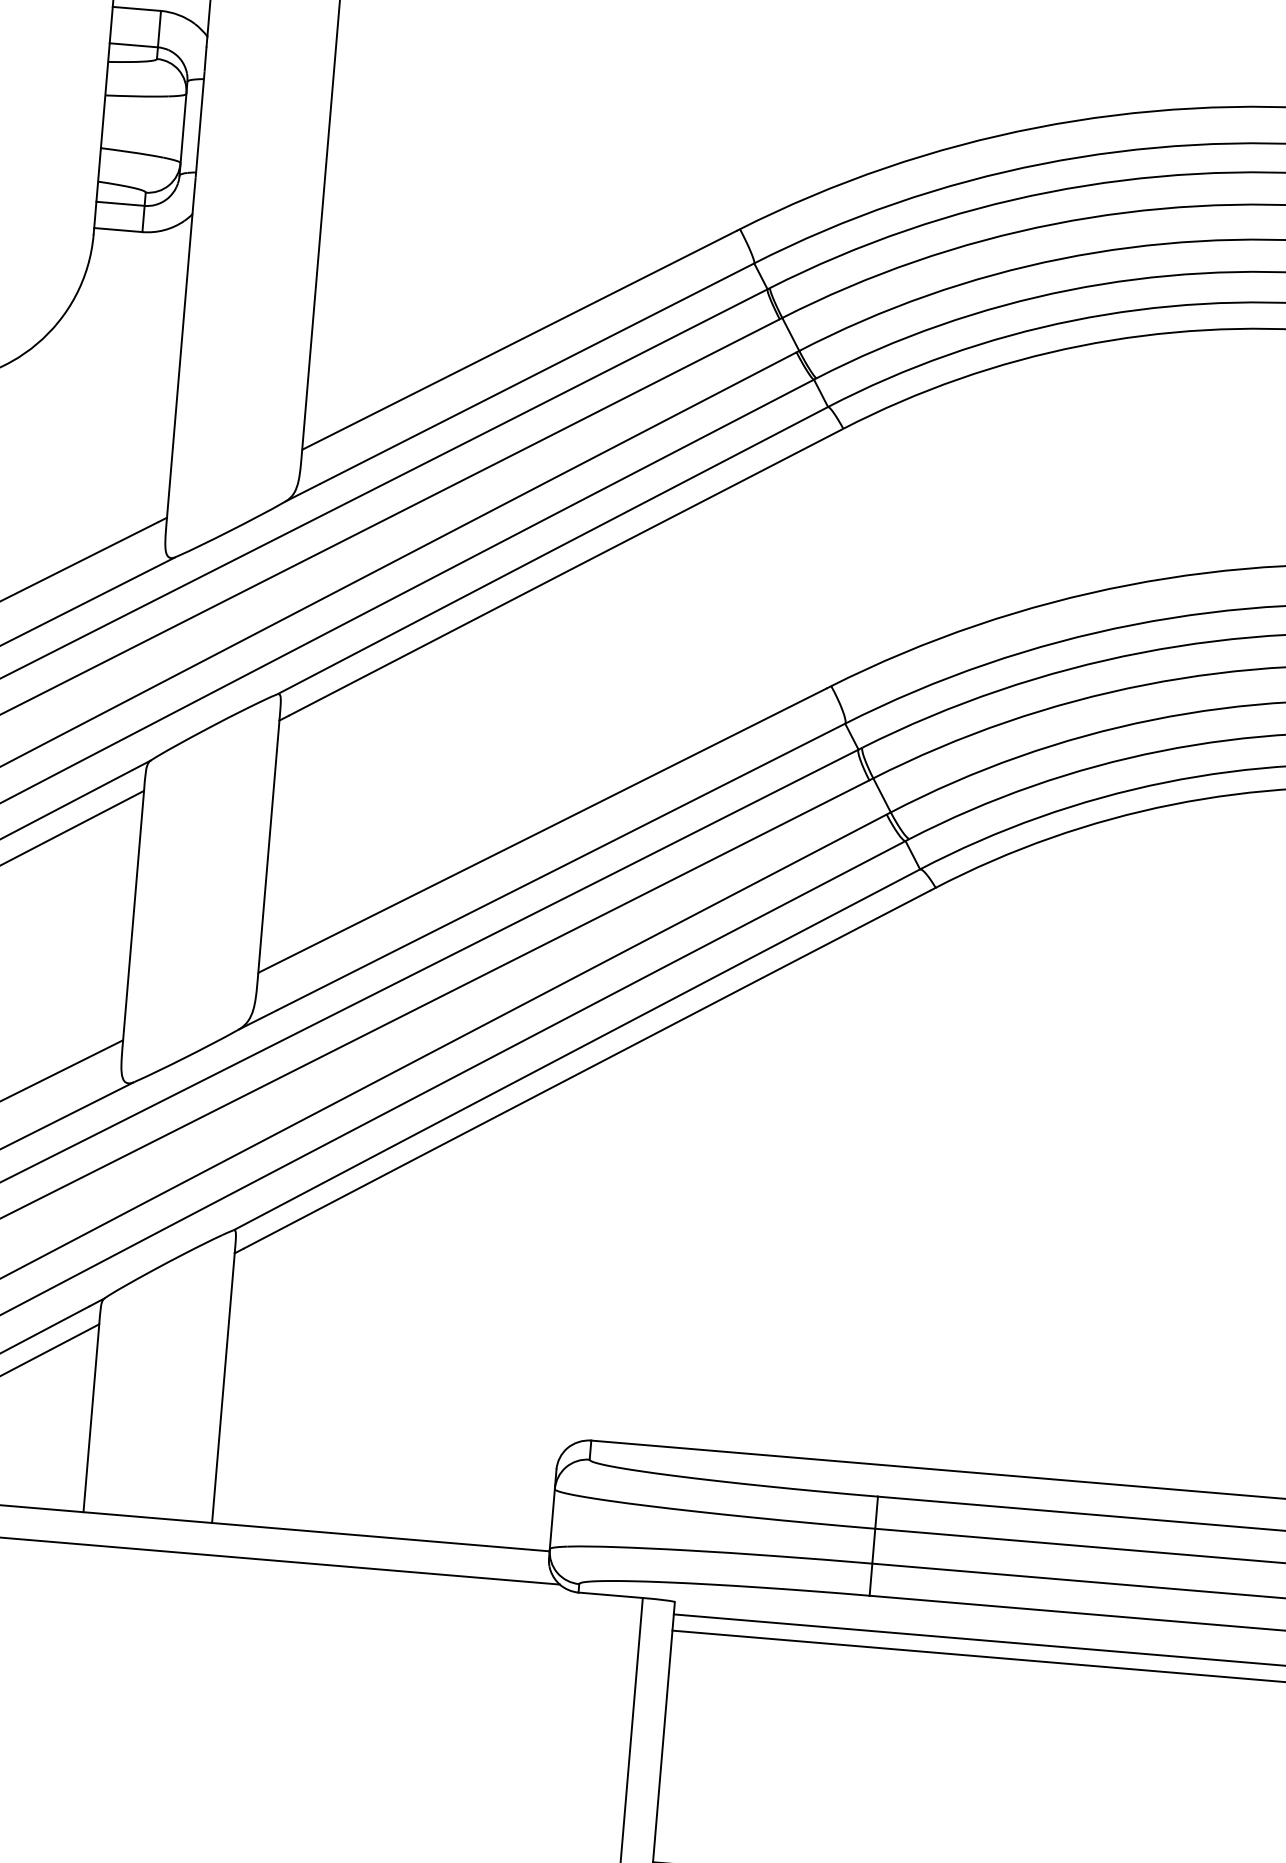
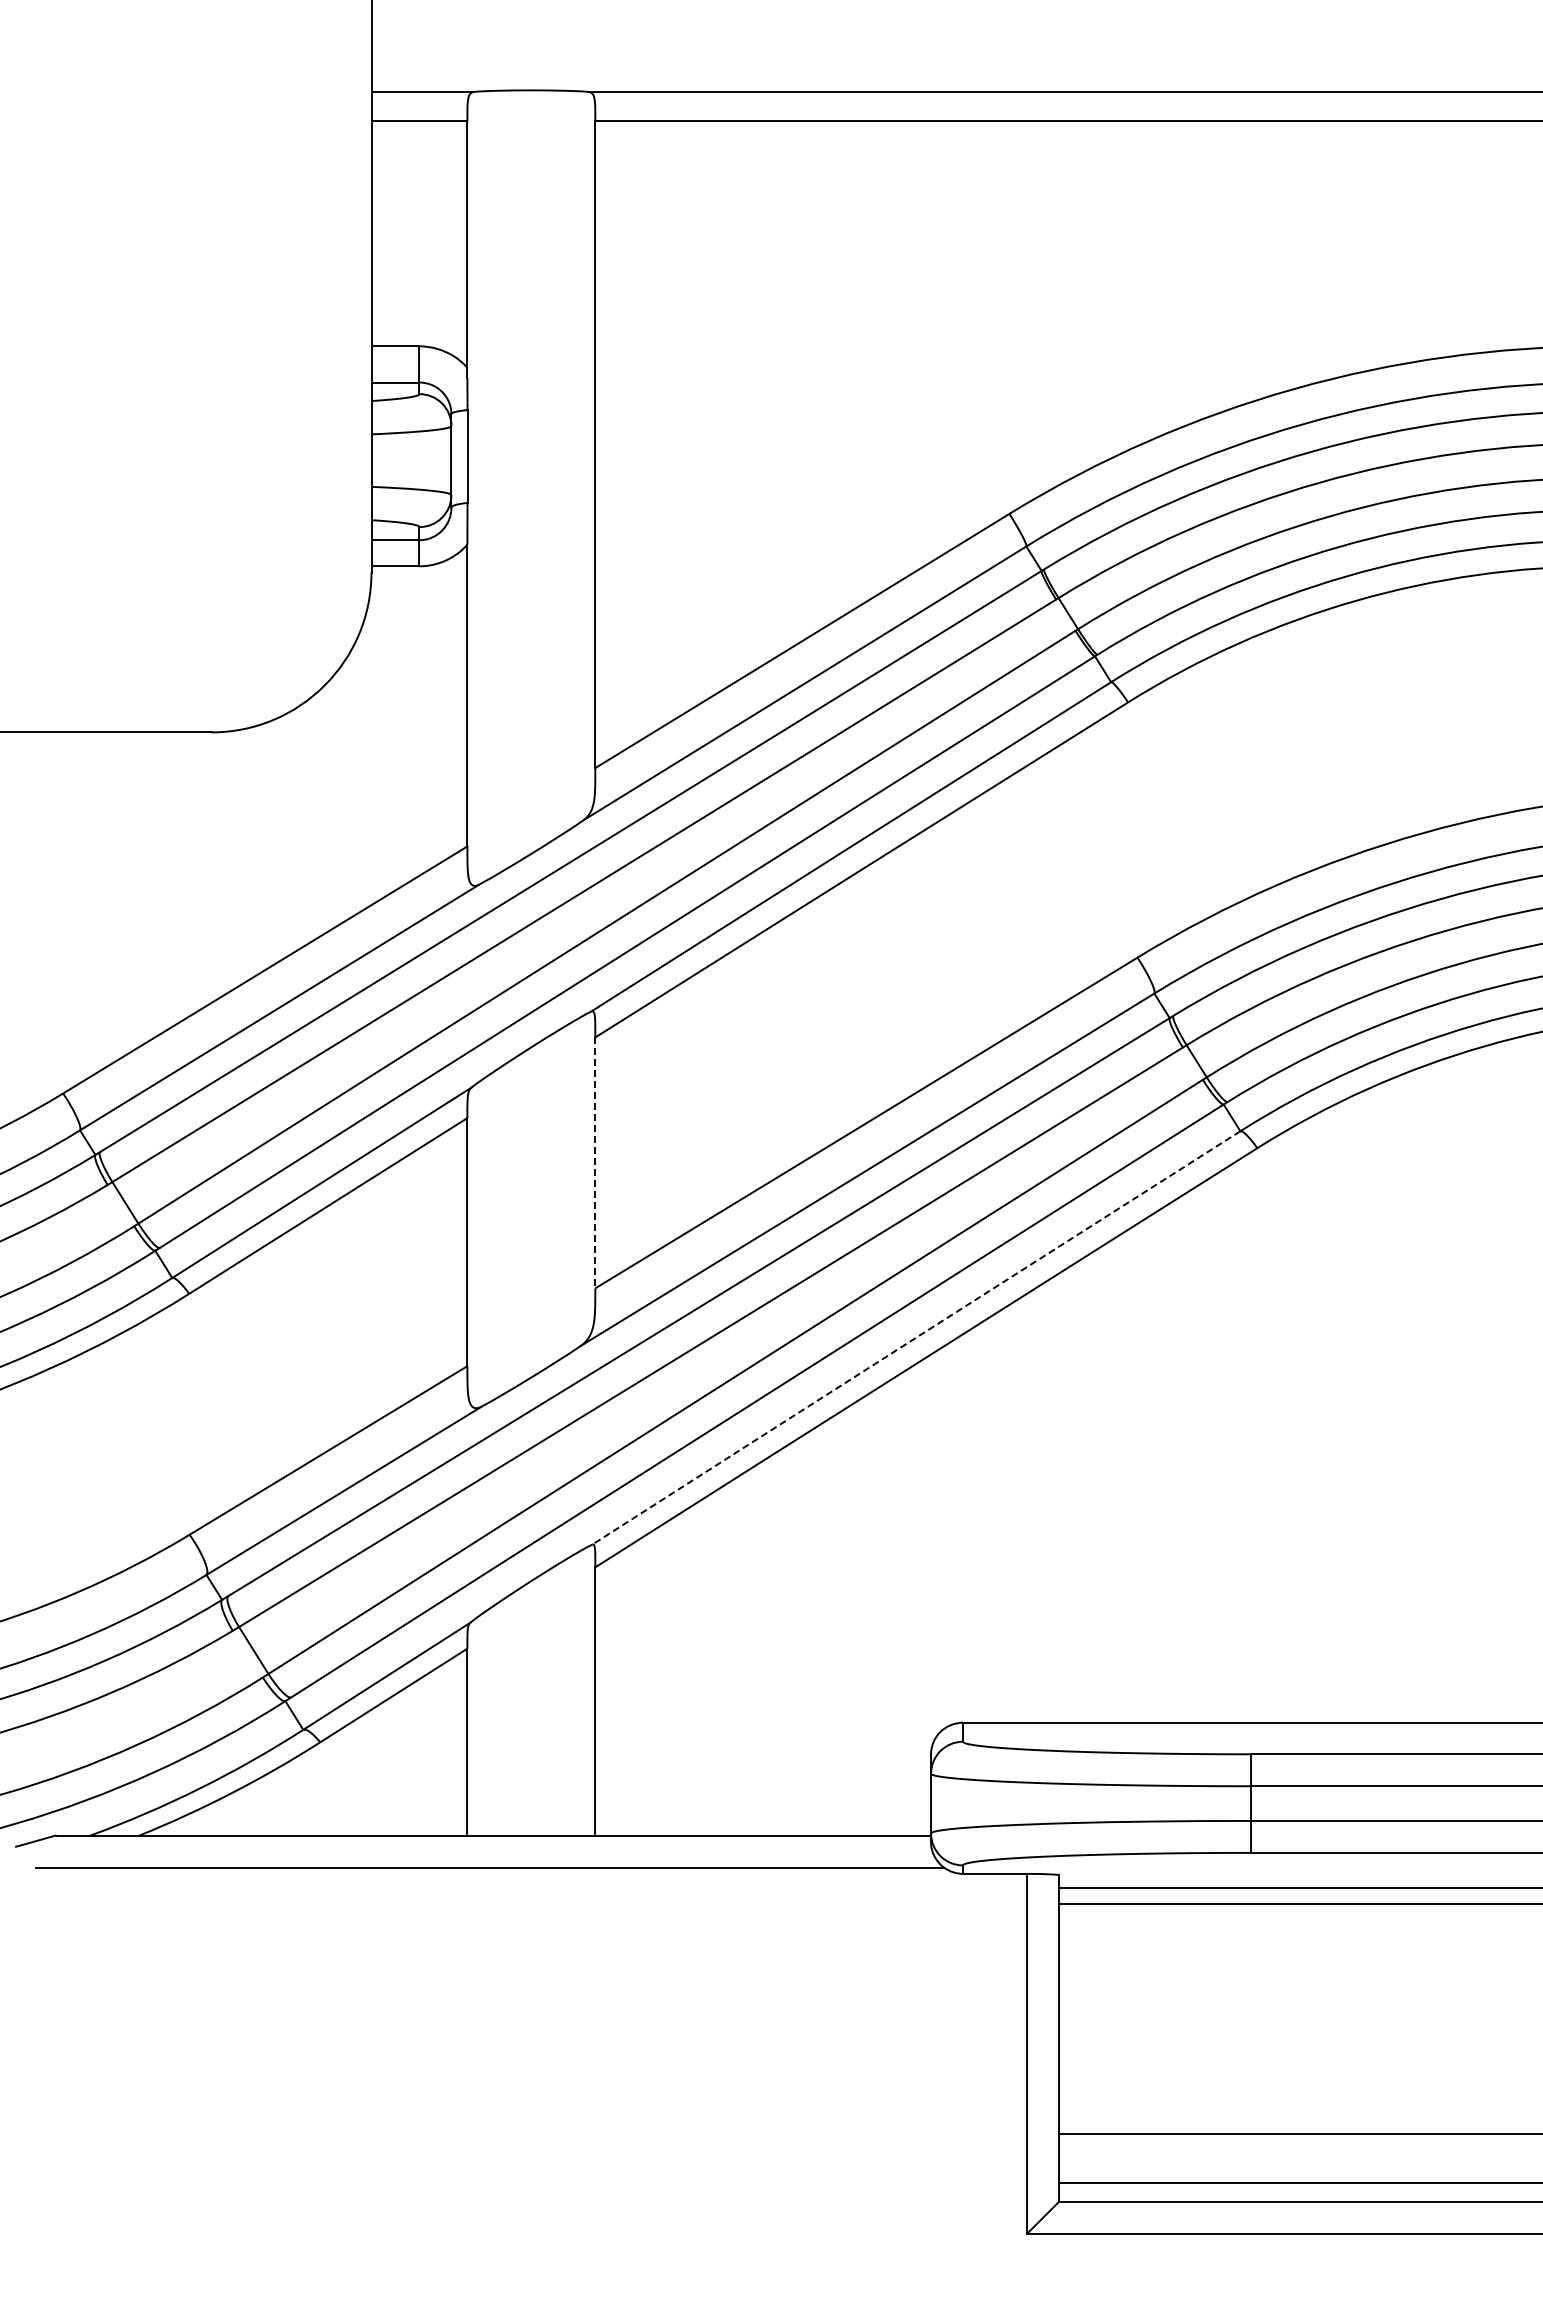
line: (269, 847) -> (595, 1163), solid -> dashed
arc: (577, 1049) -> (916, 1337), solid -> dashed

